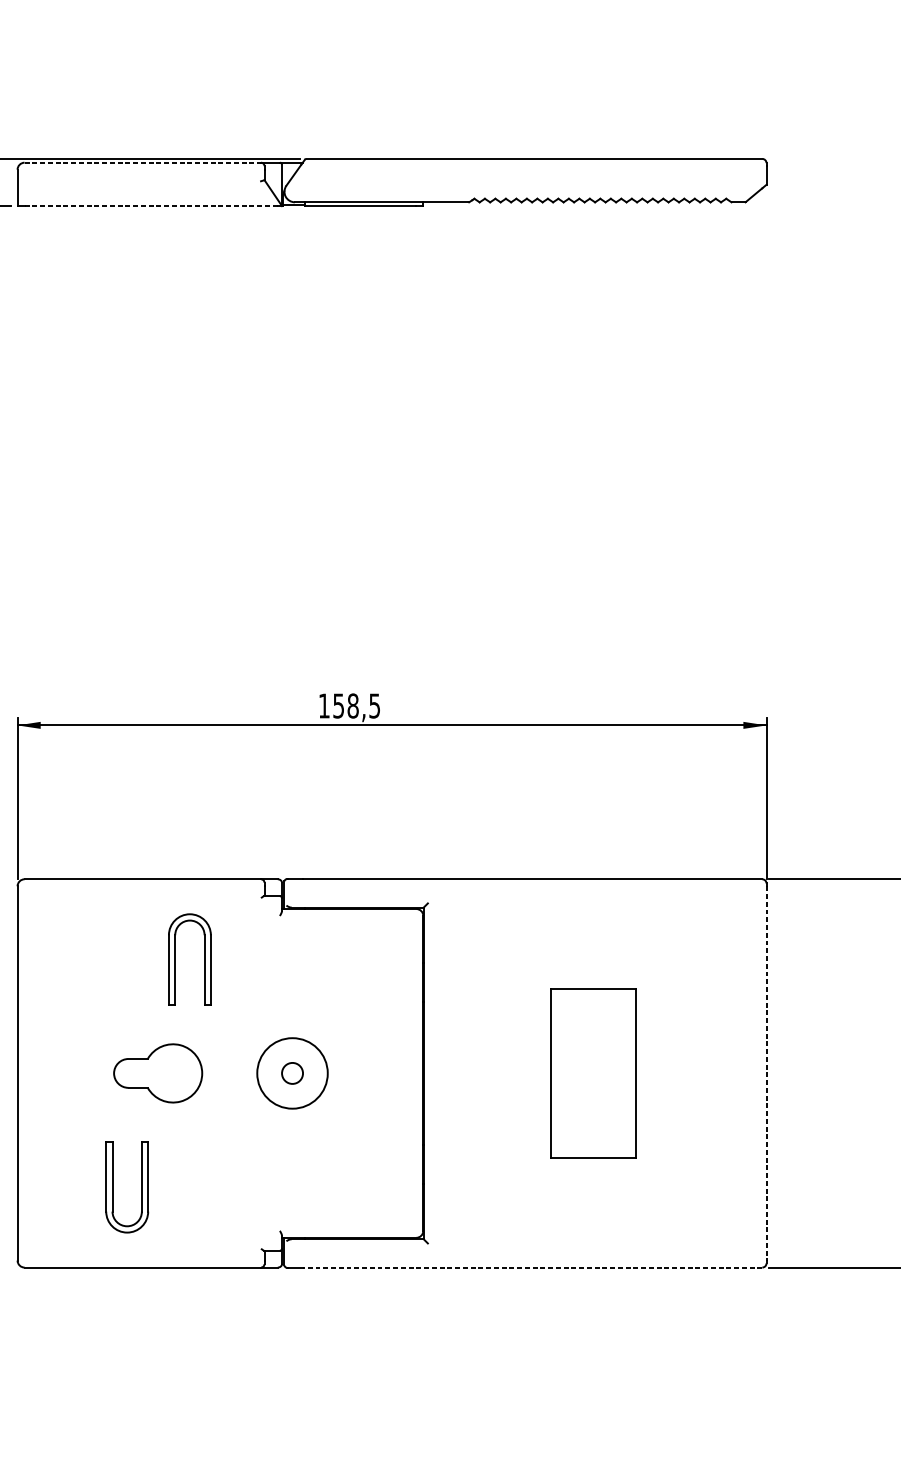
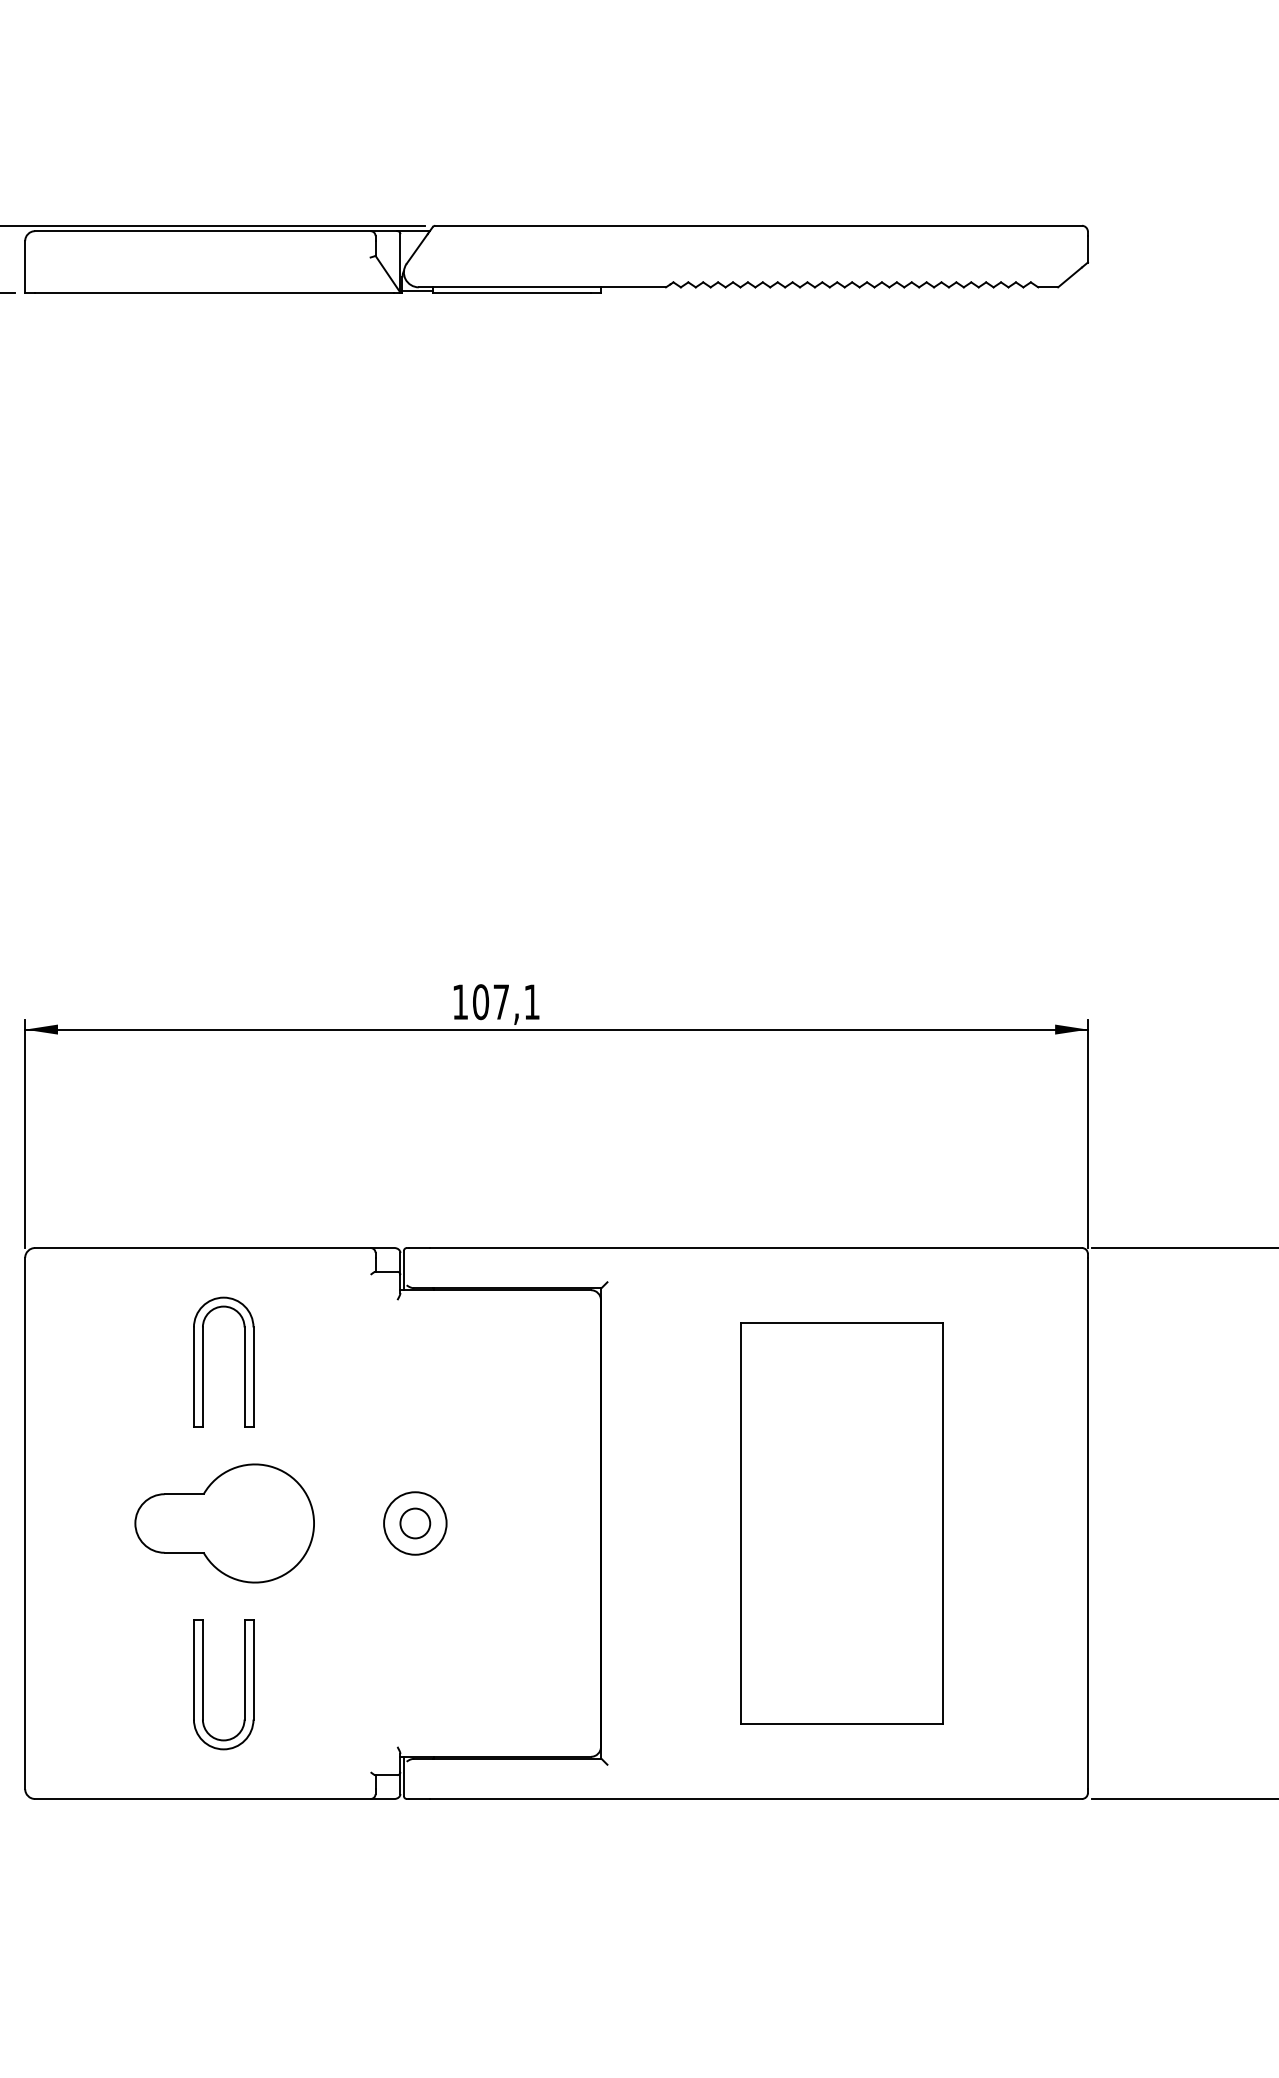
line: (142, 162) -> (202, 231), dashed -> solid
line: (151, 205) -> (214, 292), dashed -> solid
text: (356, 706) -> (506, 1002), 158,5 -> 107,1
part: (175, 959) -> (203, 1361), moved
part: (158, 1073) -> (224, 1523), size x1.43
circle: (292, 1073) -> (415, 1523), size x0.62
part: (592, 1073) -> (841, 1523), size x1.67
line: (766, 1073) -> (1087, 1523), dashed -> solid
part: (112, 1186) -> (203, 1684), moved
line: (532, 1267) -> (756, 1799), dashed -> solid

